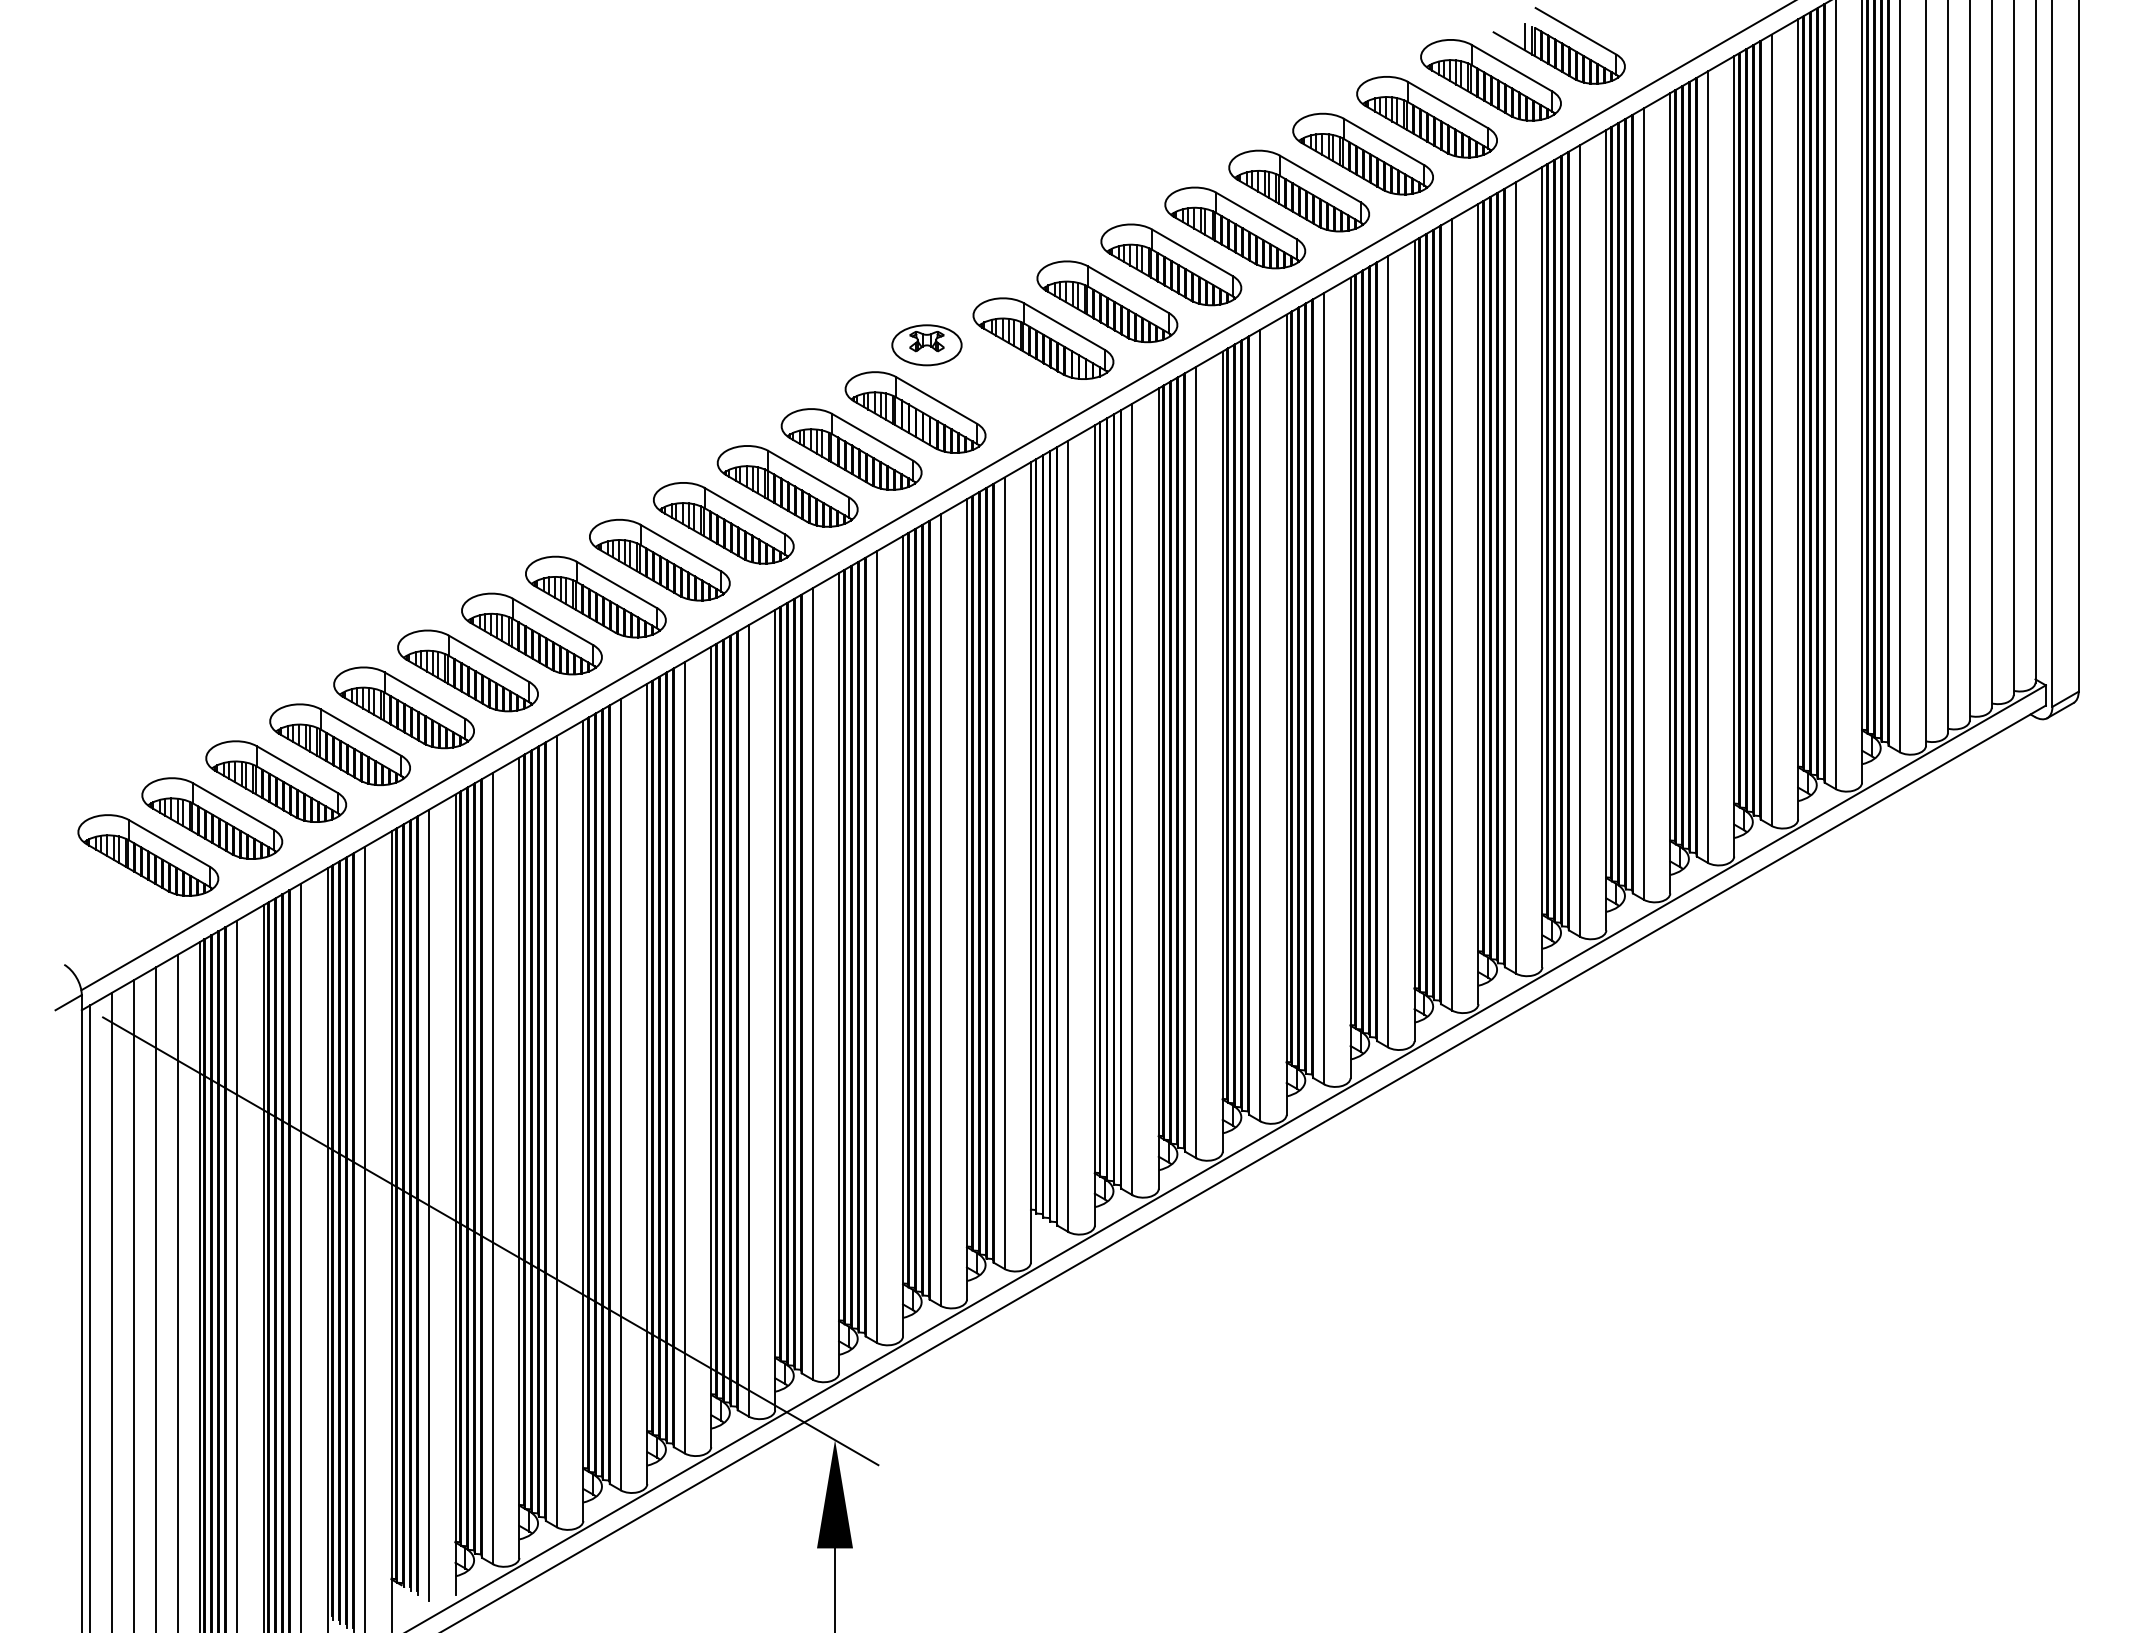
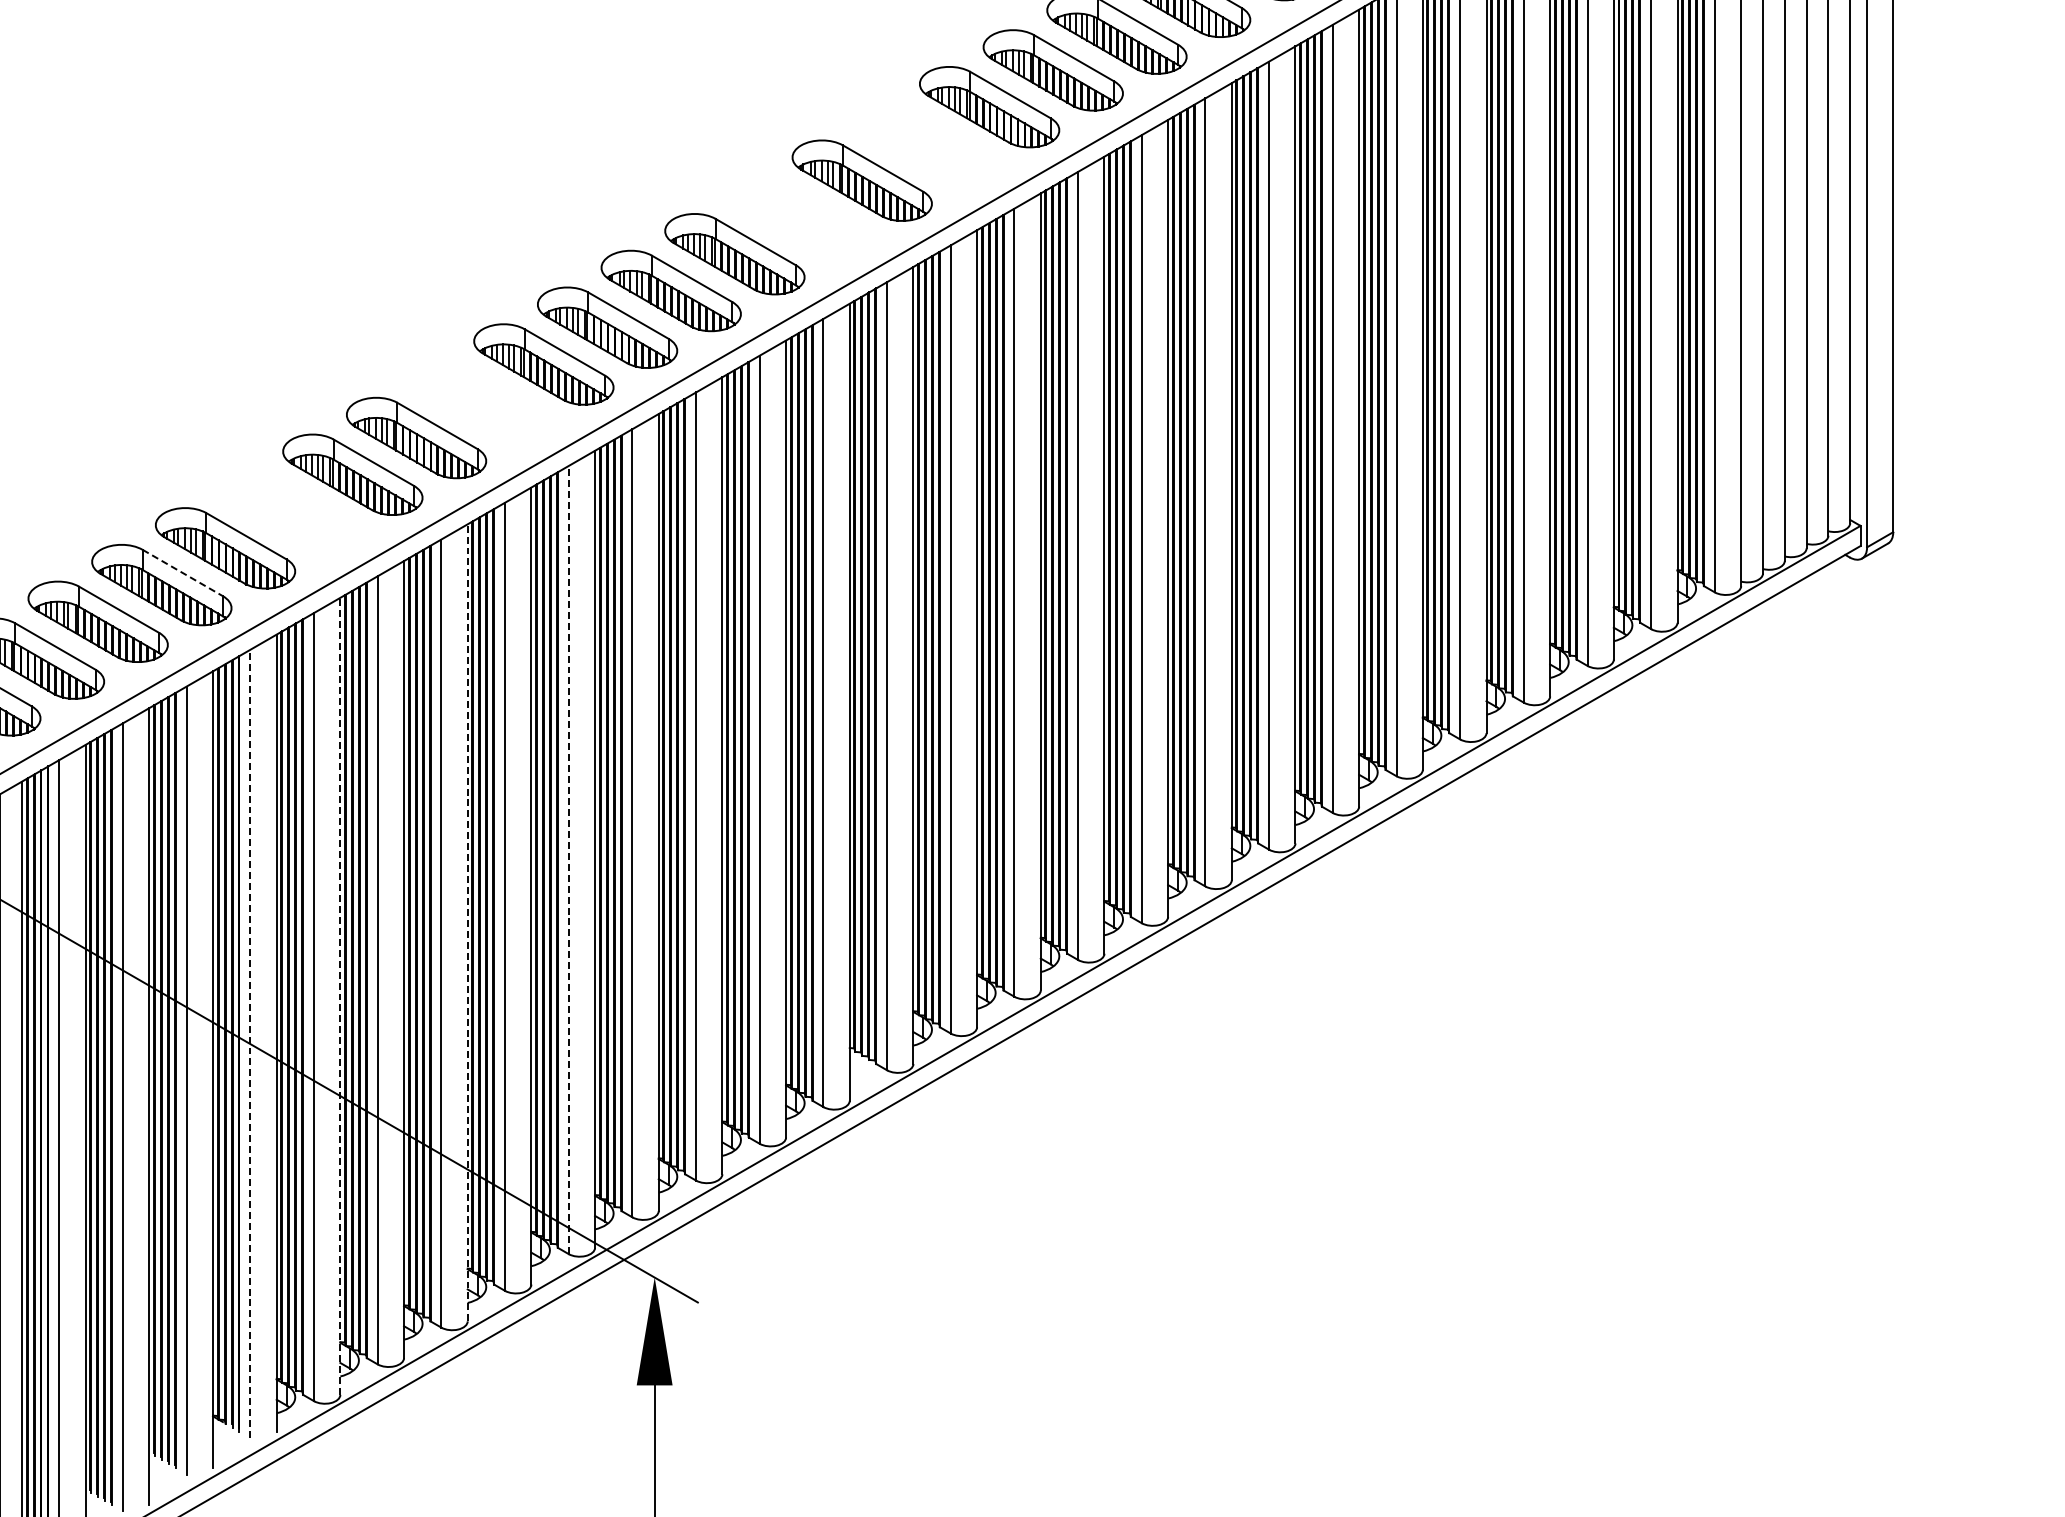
part: (1107, 301) -> (926, 143), removed
part: (926, 345) -> (745, 187), removed
part: (659, 560) -> (479, 401), removed
part: (467, 670) -> (288, 511), removed
line: (361, 732) -> (183, 572), solid -> dashed
line: (748, 1020) -> (568, 859), solid -> dashed
line: (647, 1083) -> (467, 922), solid -> dashed
line: (519, 1157) -> (340, 996), solid -> dashed
line: (429, 1205) -> (250, 1043), solid -> dashed

